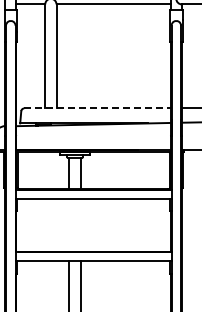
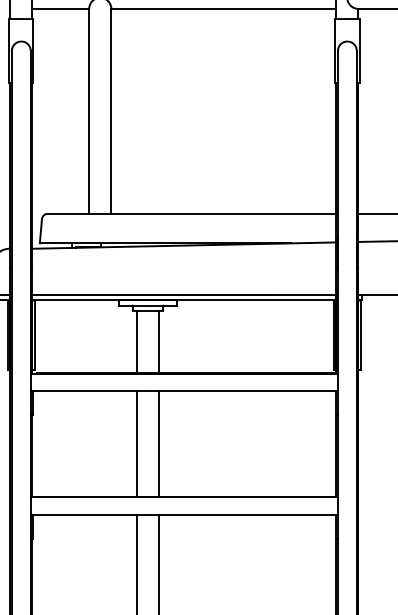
line: (97, 108) -> (192, 213), dashed -> solid
line: (69, 225) -> (136, 444), added
line: (80, 225) -> (158, 444), added

